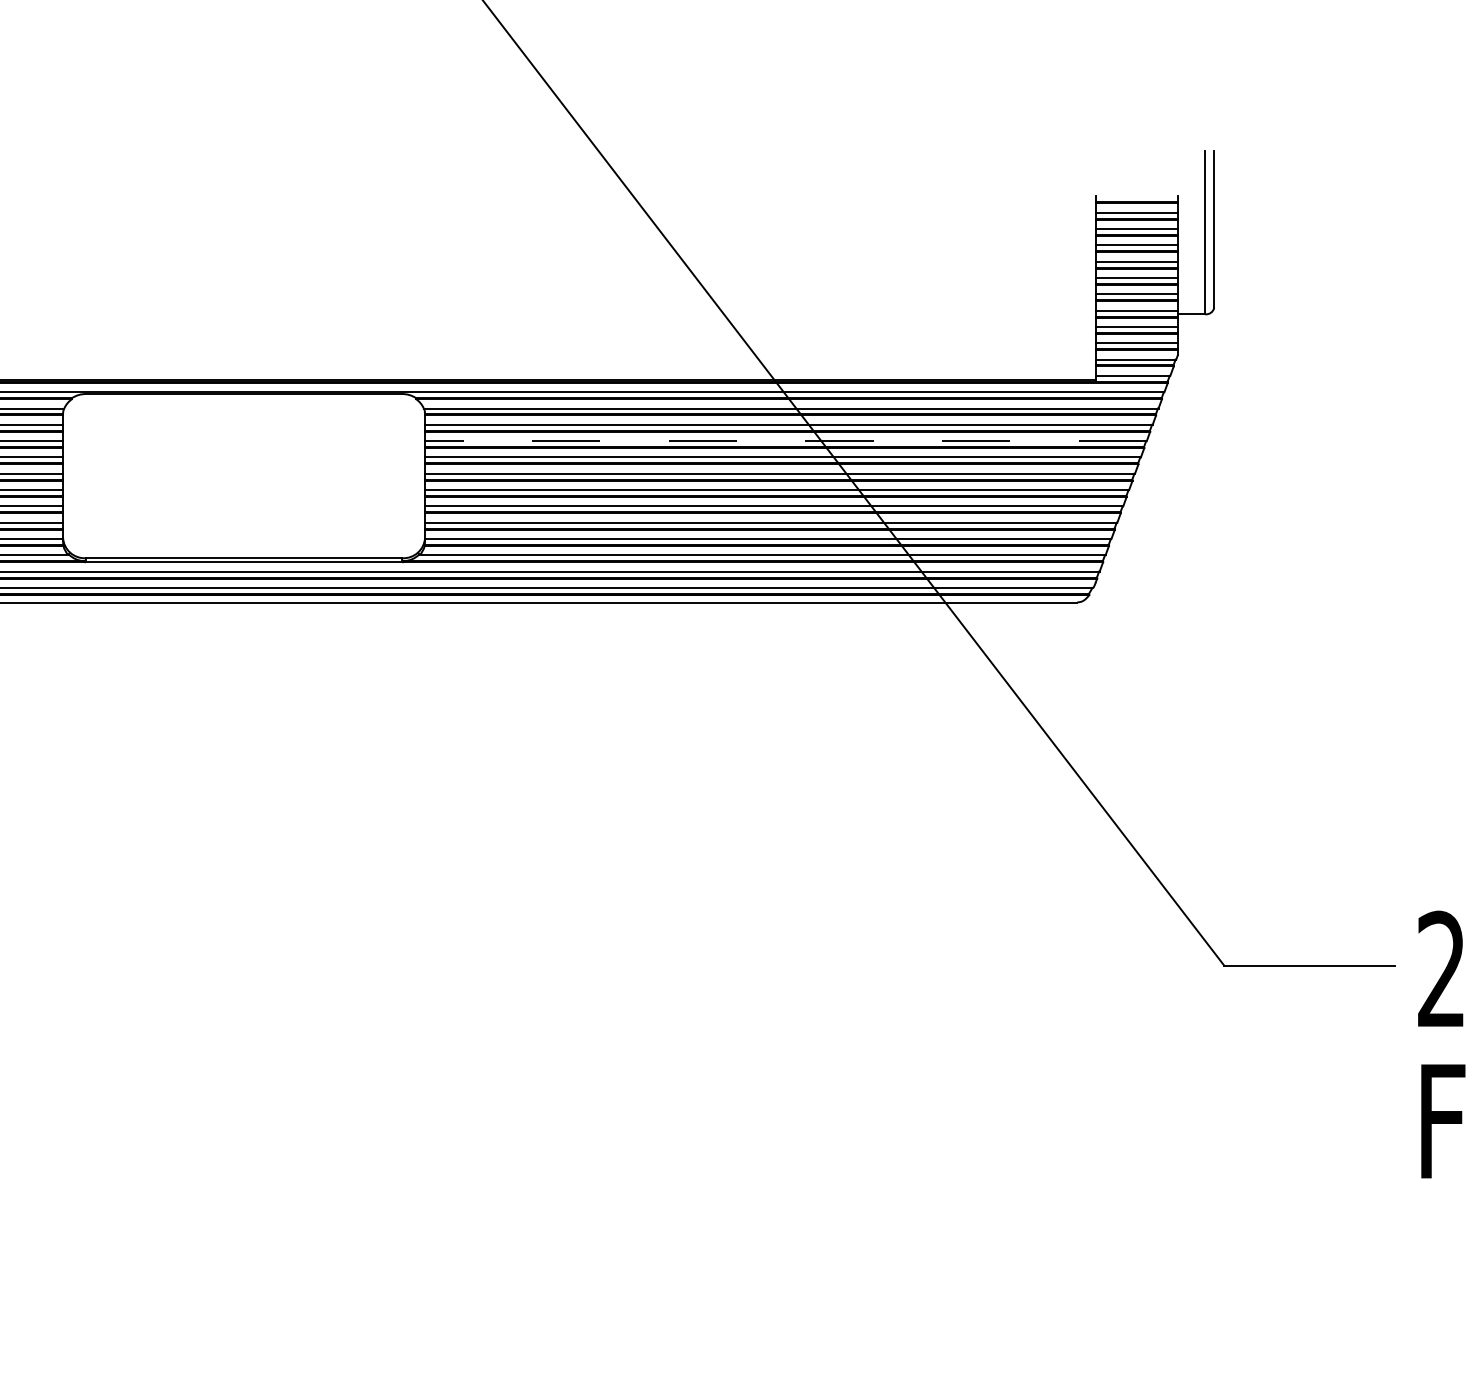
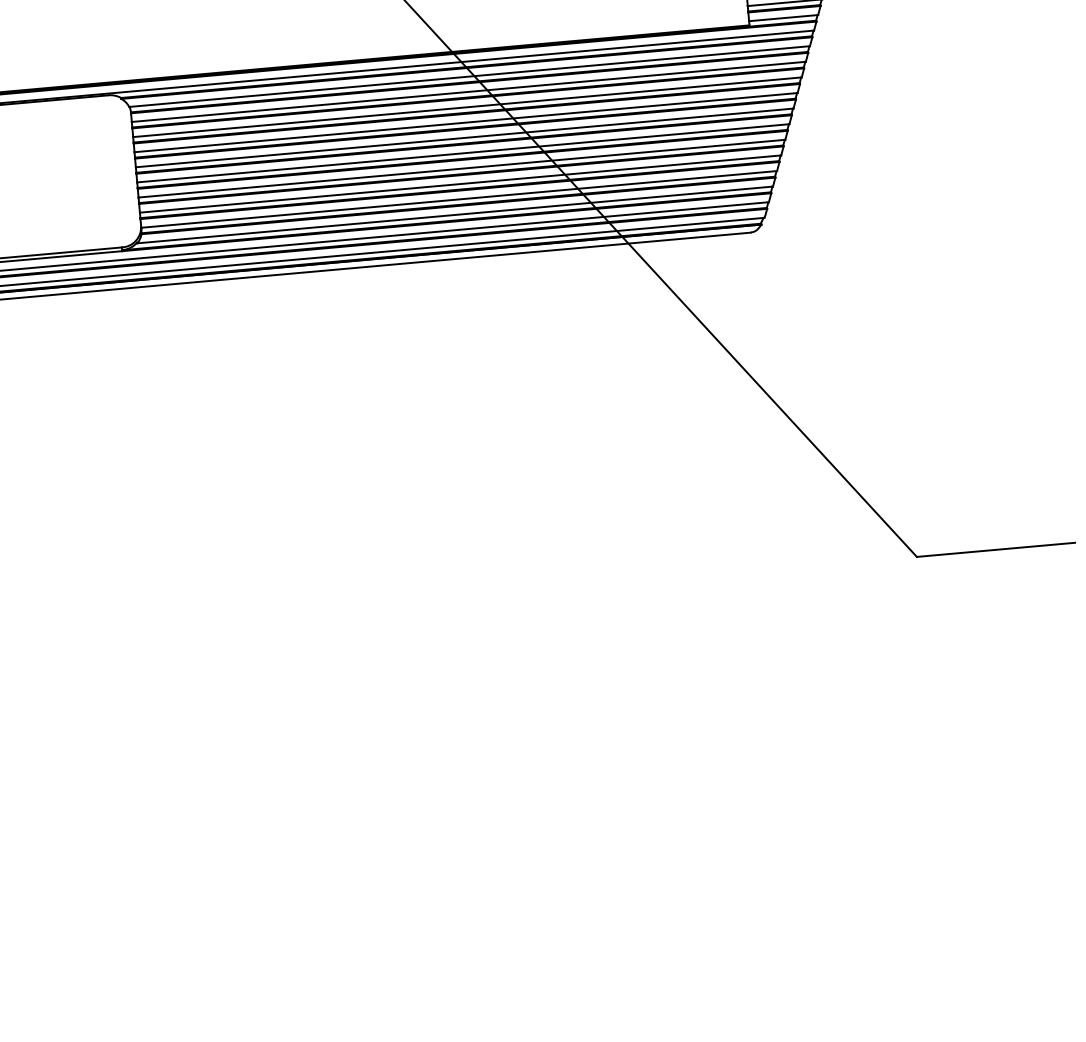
line: (785, 441) -> (467, 107), dashed -> solid

